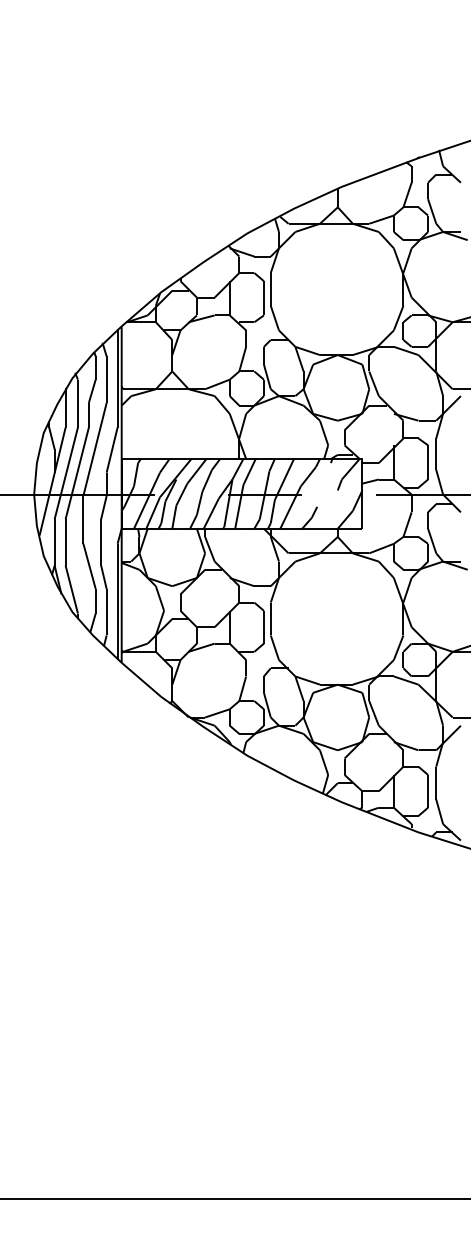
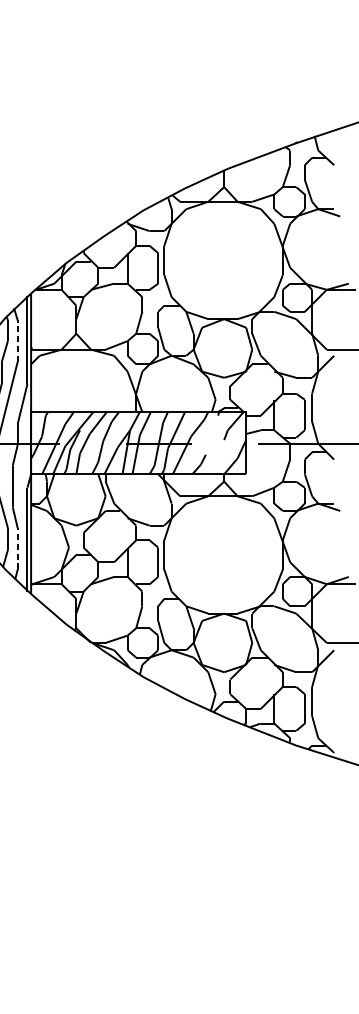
line: (106, 379) -> (17, 340), solid -> dashed
line: (106, 611) -> (17, 548), solid -> dashed

